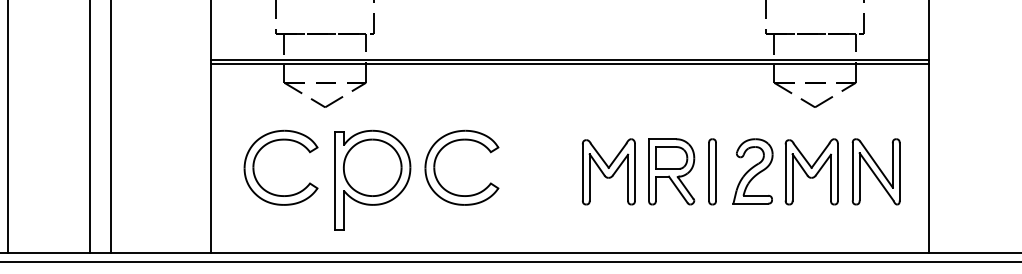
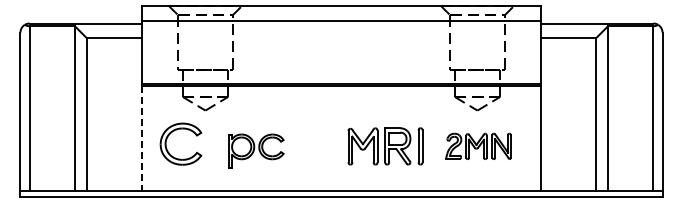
line: (211, 159) -> (142, 139), solid -> dashed
part: (816, 172) -> (478, 146), size x0.7
part: (417, 179) -> (256, 150), size x0.6

